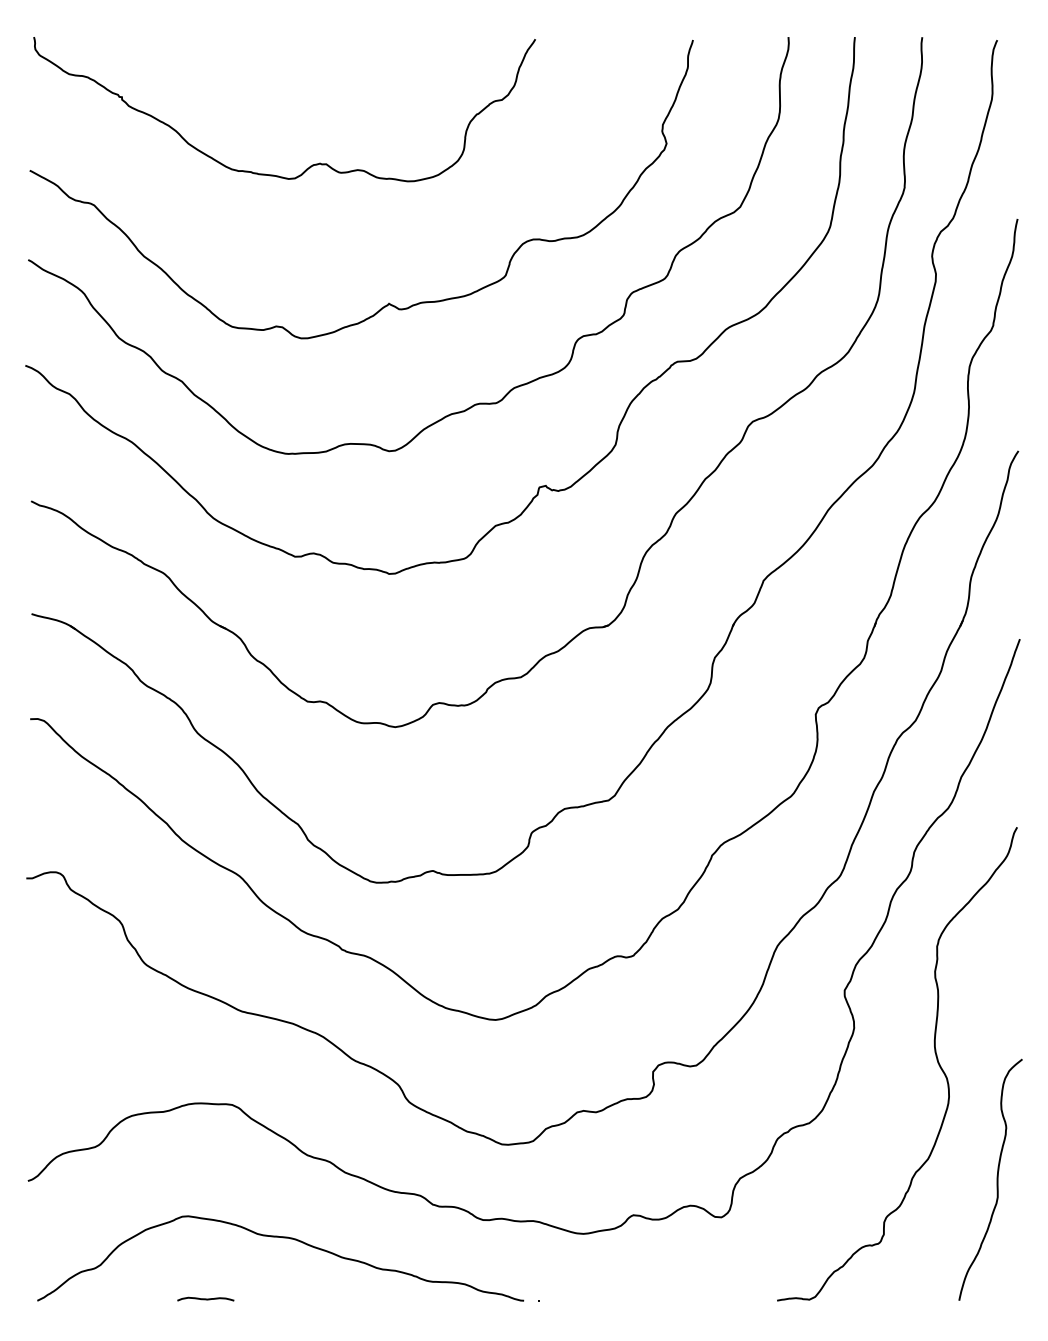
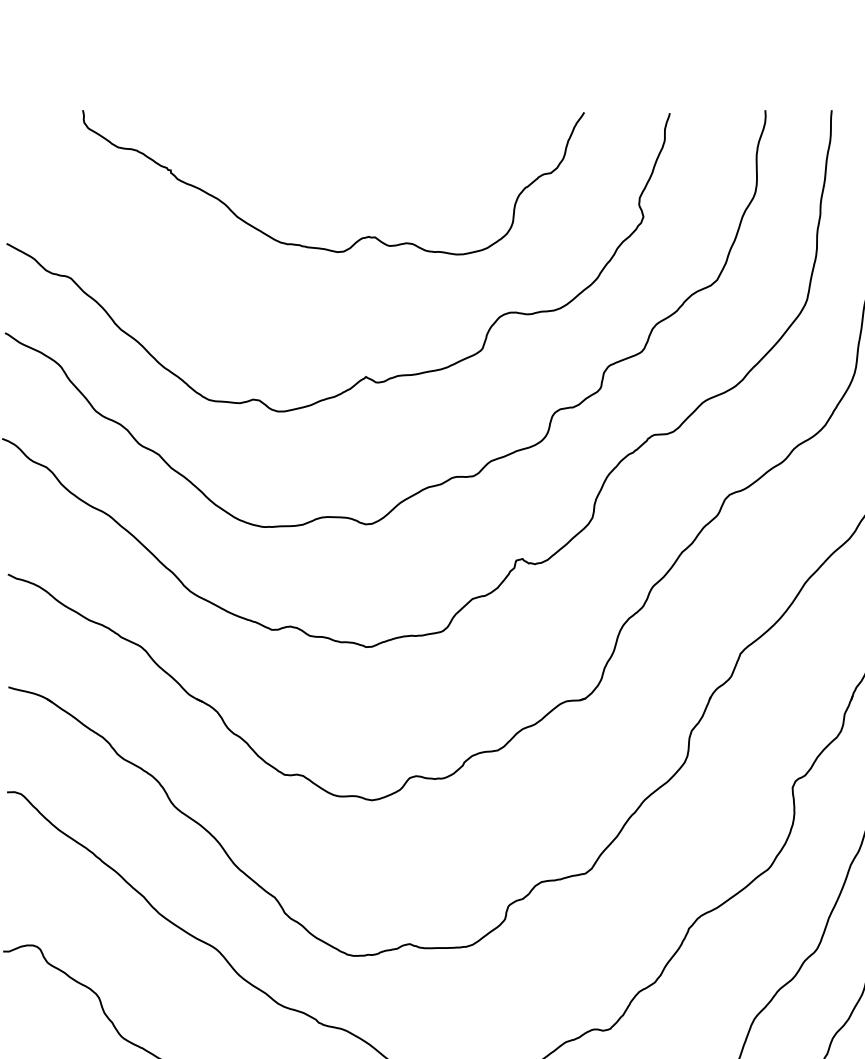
curve: (312, 164) -> (361, 237), moved

